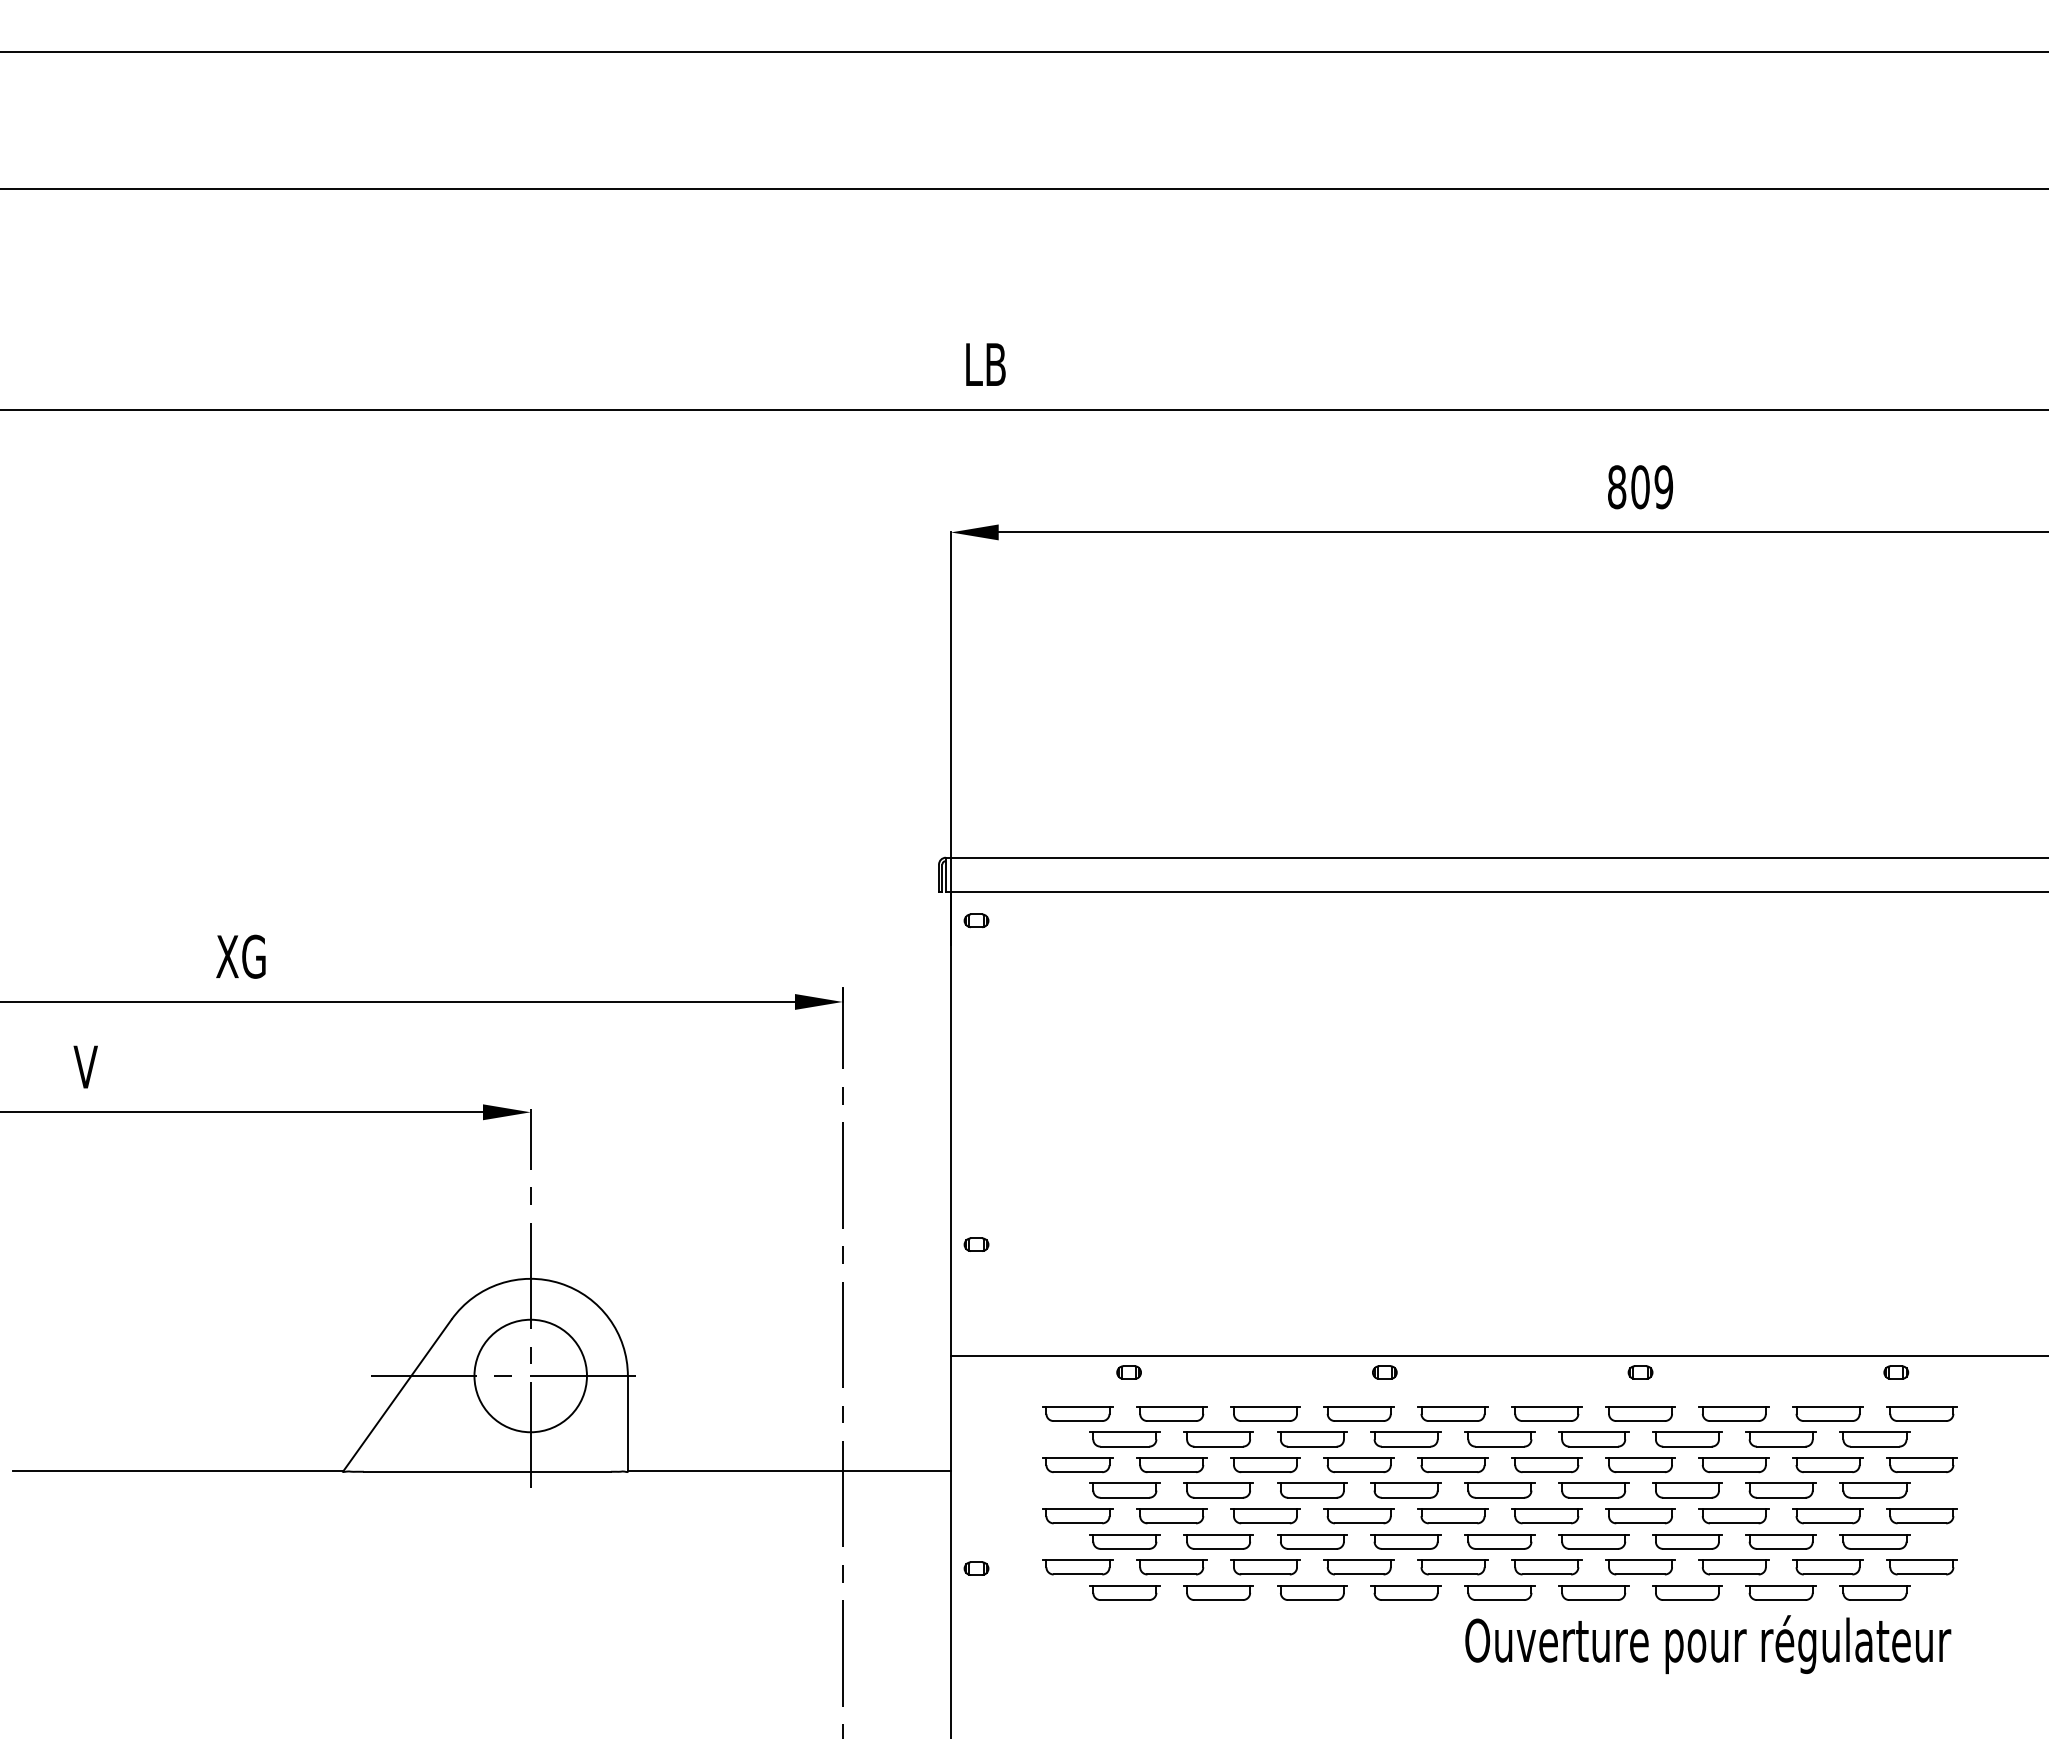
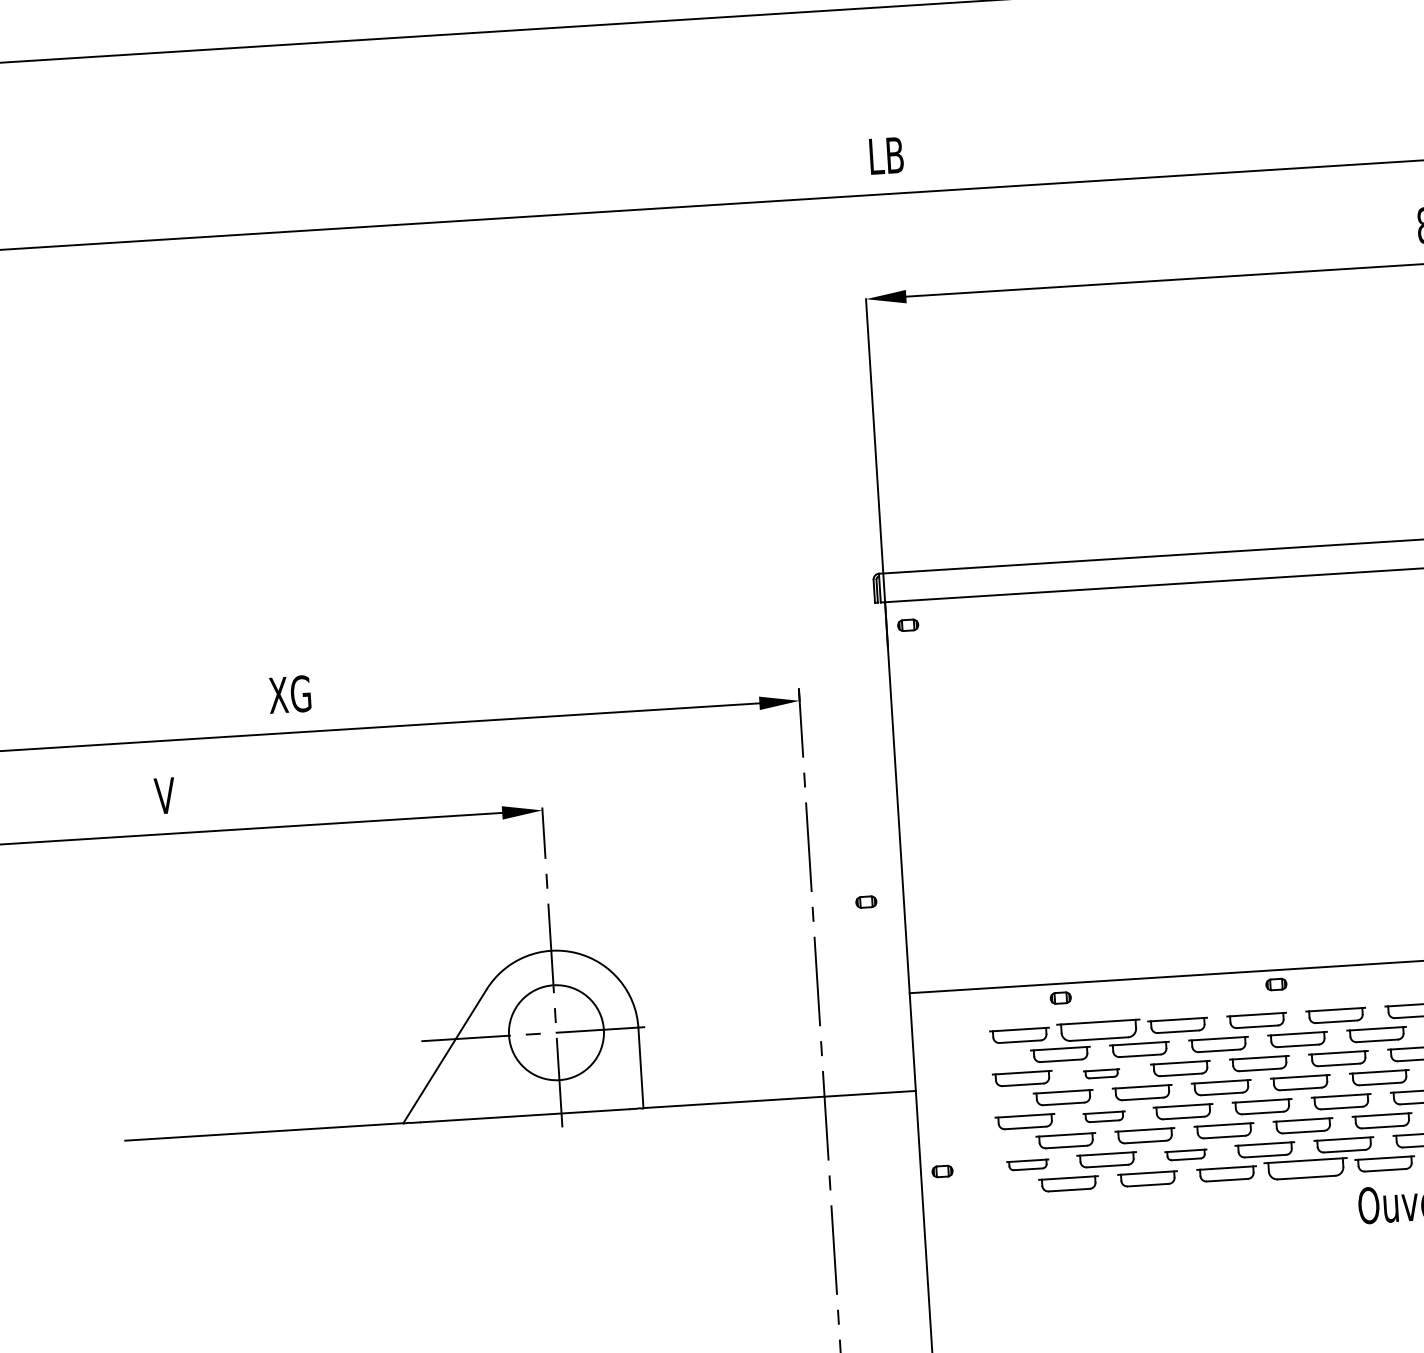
part: (976, 1244) -> (866, 901), moved
part: (1171, 1413) -> (1098, 1030), size x1.4
part: (1171, 1465) -> (1101, 1074), size x0.6
part: (1171, 1516) -> (1104, 1117), size x0.7
part: (1077, 1567) -> (1027, 1165), size x0.7
part: (1265, 1567) -> (1186, 1155), size x0.7
part: (1405, 1592) -> (1305, 1168), size x1.4

